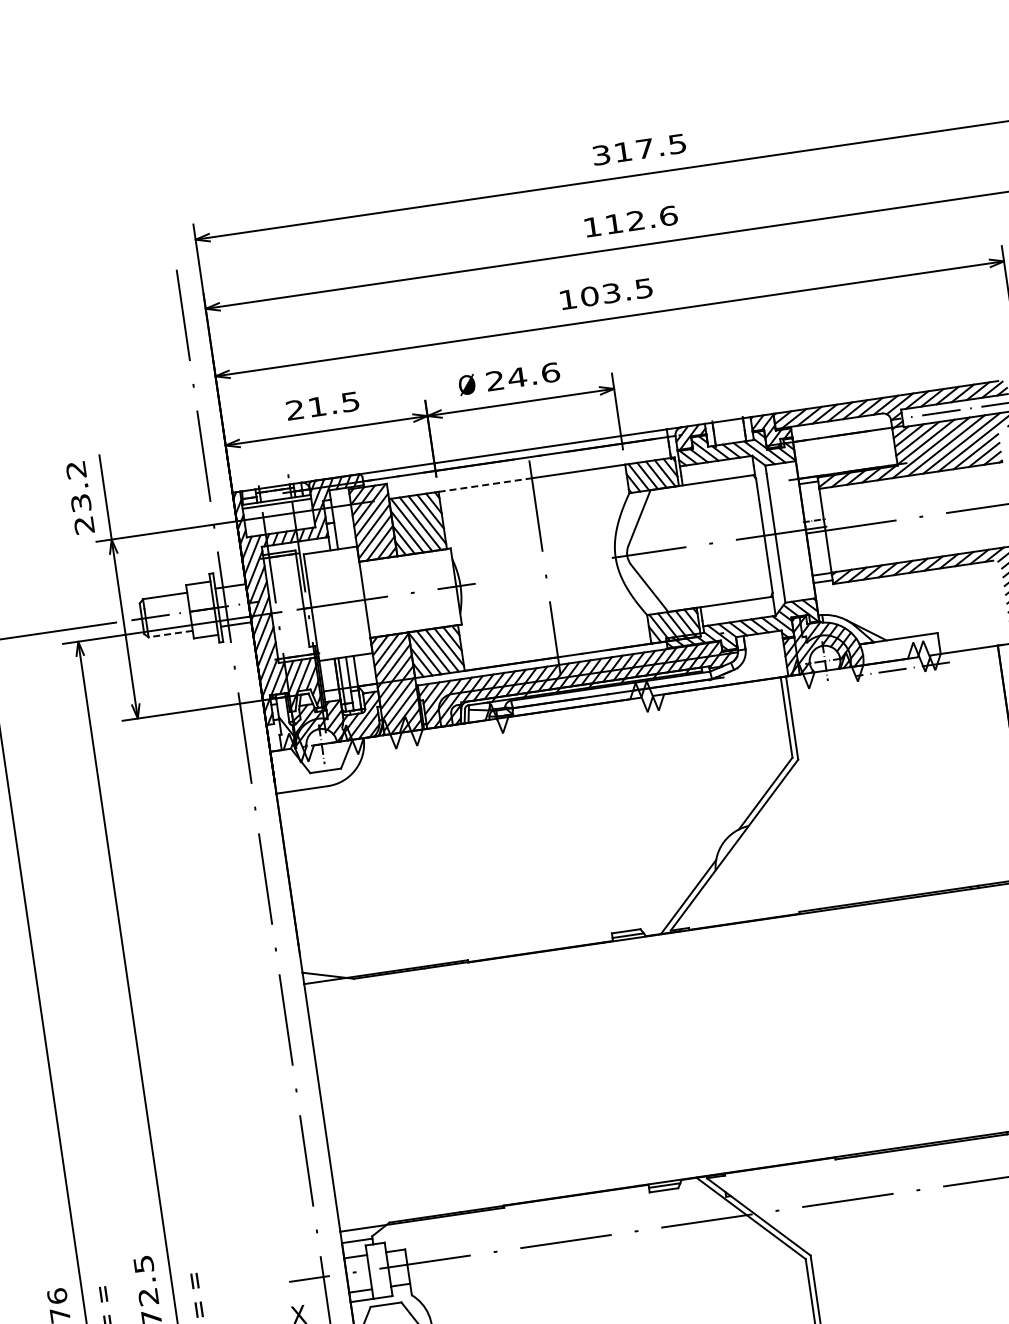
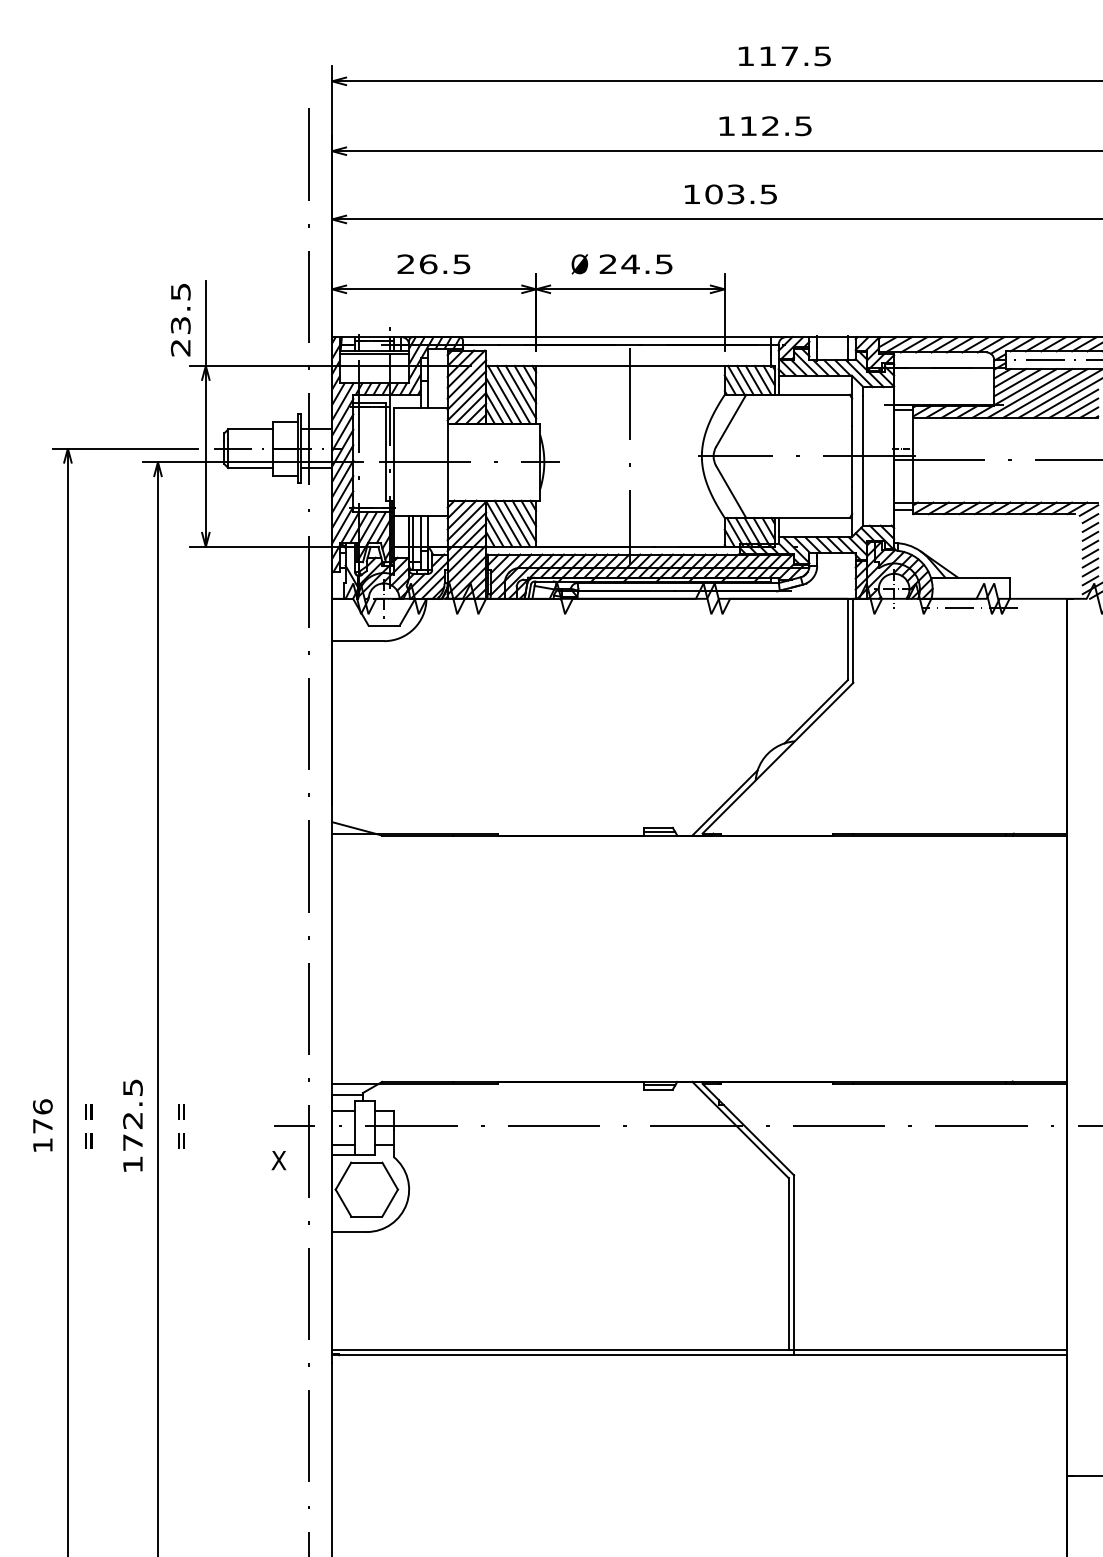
text: (601, 155) -> (745, 56), 317.5 -> 117.5
text: (668, 216) -> (803, 126), 112.6 -> 112.5
text: (550, 372) -> (664, 264), 24.6 -> 24.5
text: (317, 407) -> (428, 264), 21.5 -> 26.5
text: (75, 469) -> (180, 291), 23.2 -> 23.5
line: (485, 484) -> (583, 365), dashed -> solid
line: (170, 633) -> (250, 467), dashed -> solid

